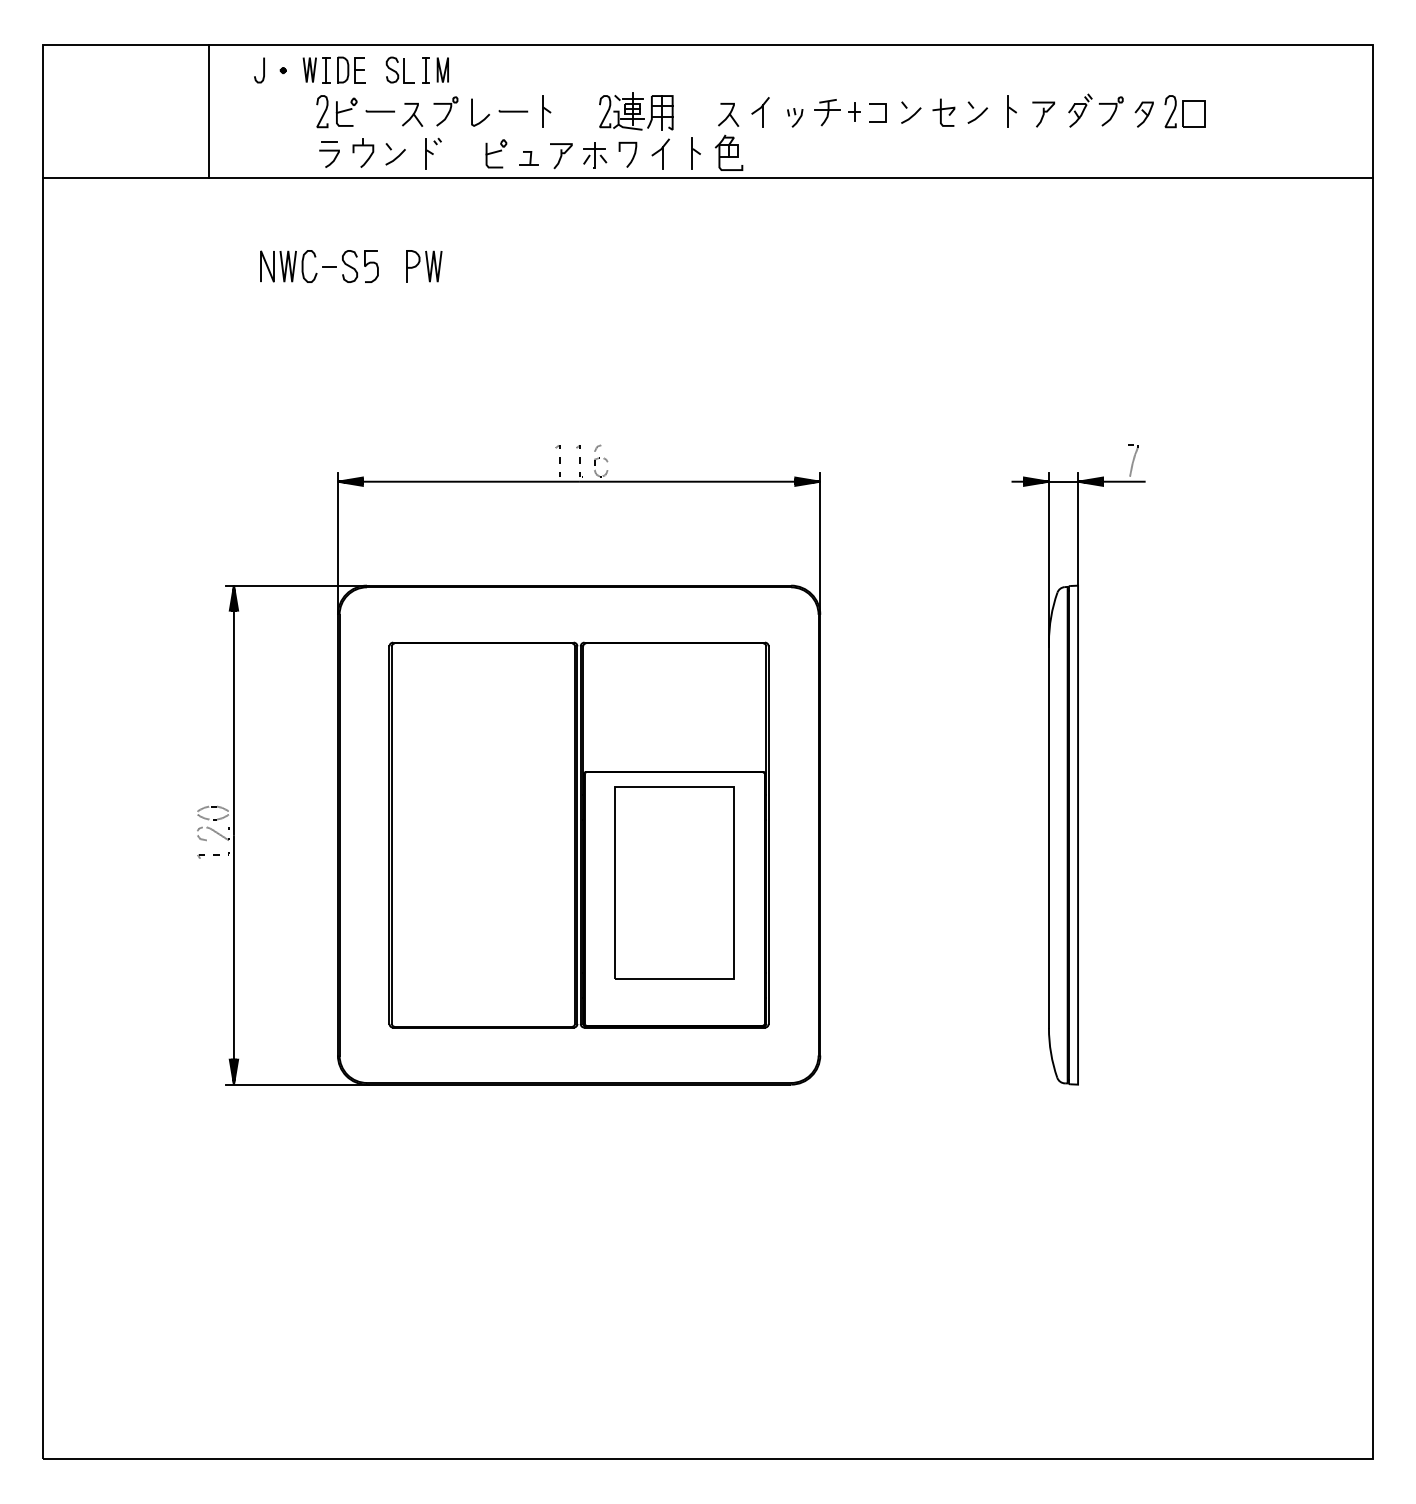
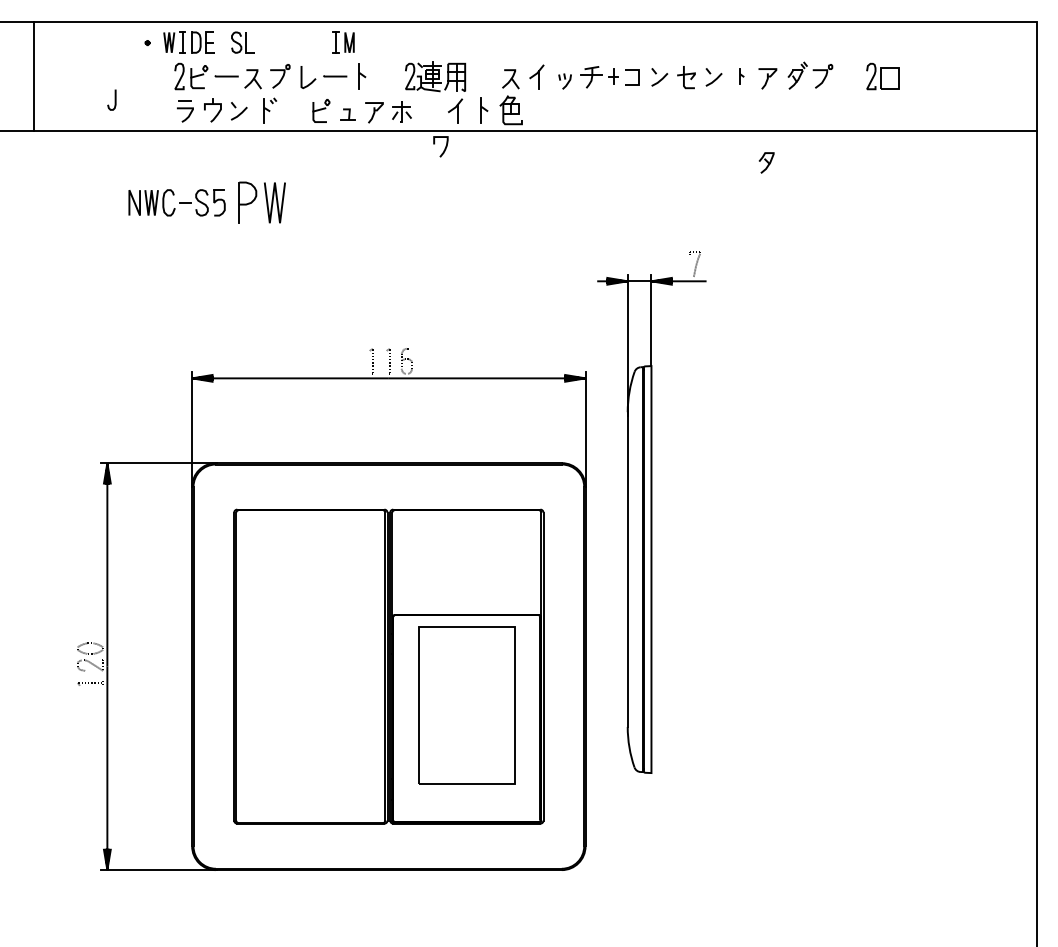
curve: (263, 70) -> (115, 100), moved
part: (435, 70) -> (343, 42), moved
line: (209, 111) -> (34, 76), moved
part: (1011, 111) -> (741, 76), size x0.6
part: (1143, 114) -> (765, 162), moved
curve: (632, 156) -> (444, 148), moved
part: (424, 266) -> (262, 202), size x1.6
part: (1078, 764) -> (651, 511), moved

